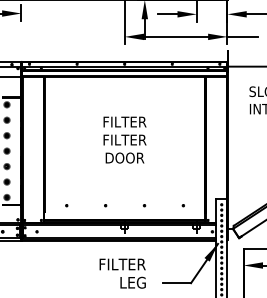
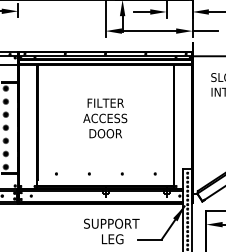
text: (124, 140) -> (105, 118), FILTER -> ACCESS
text: (131, 264) -> (111, 223), FILTER -> SUPPORT

